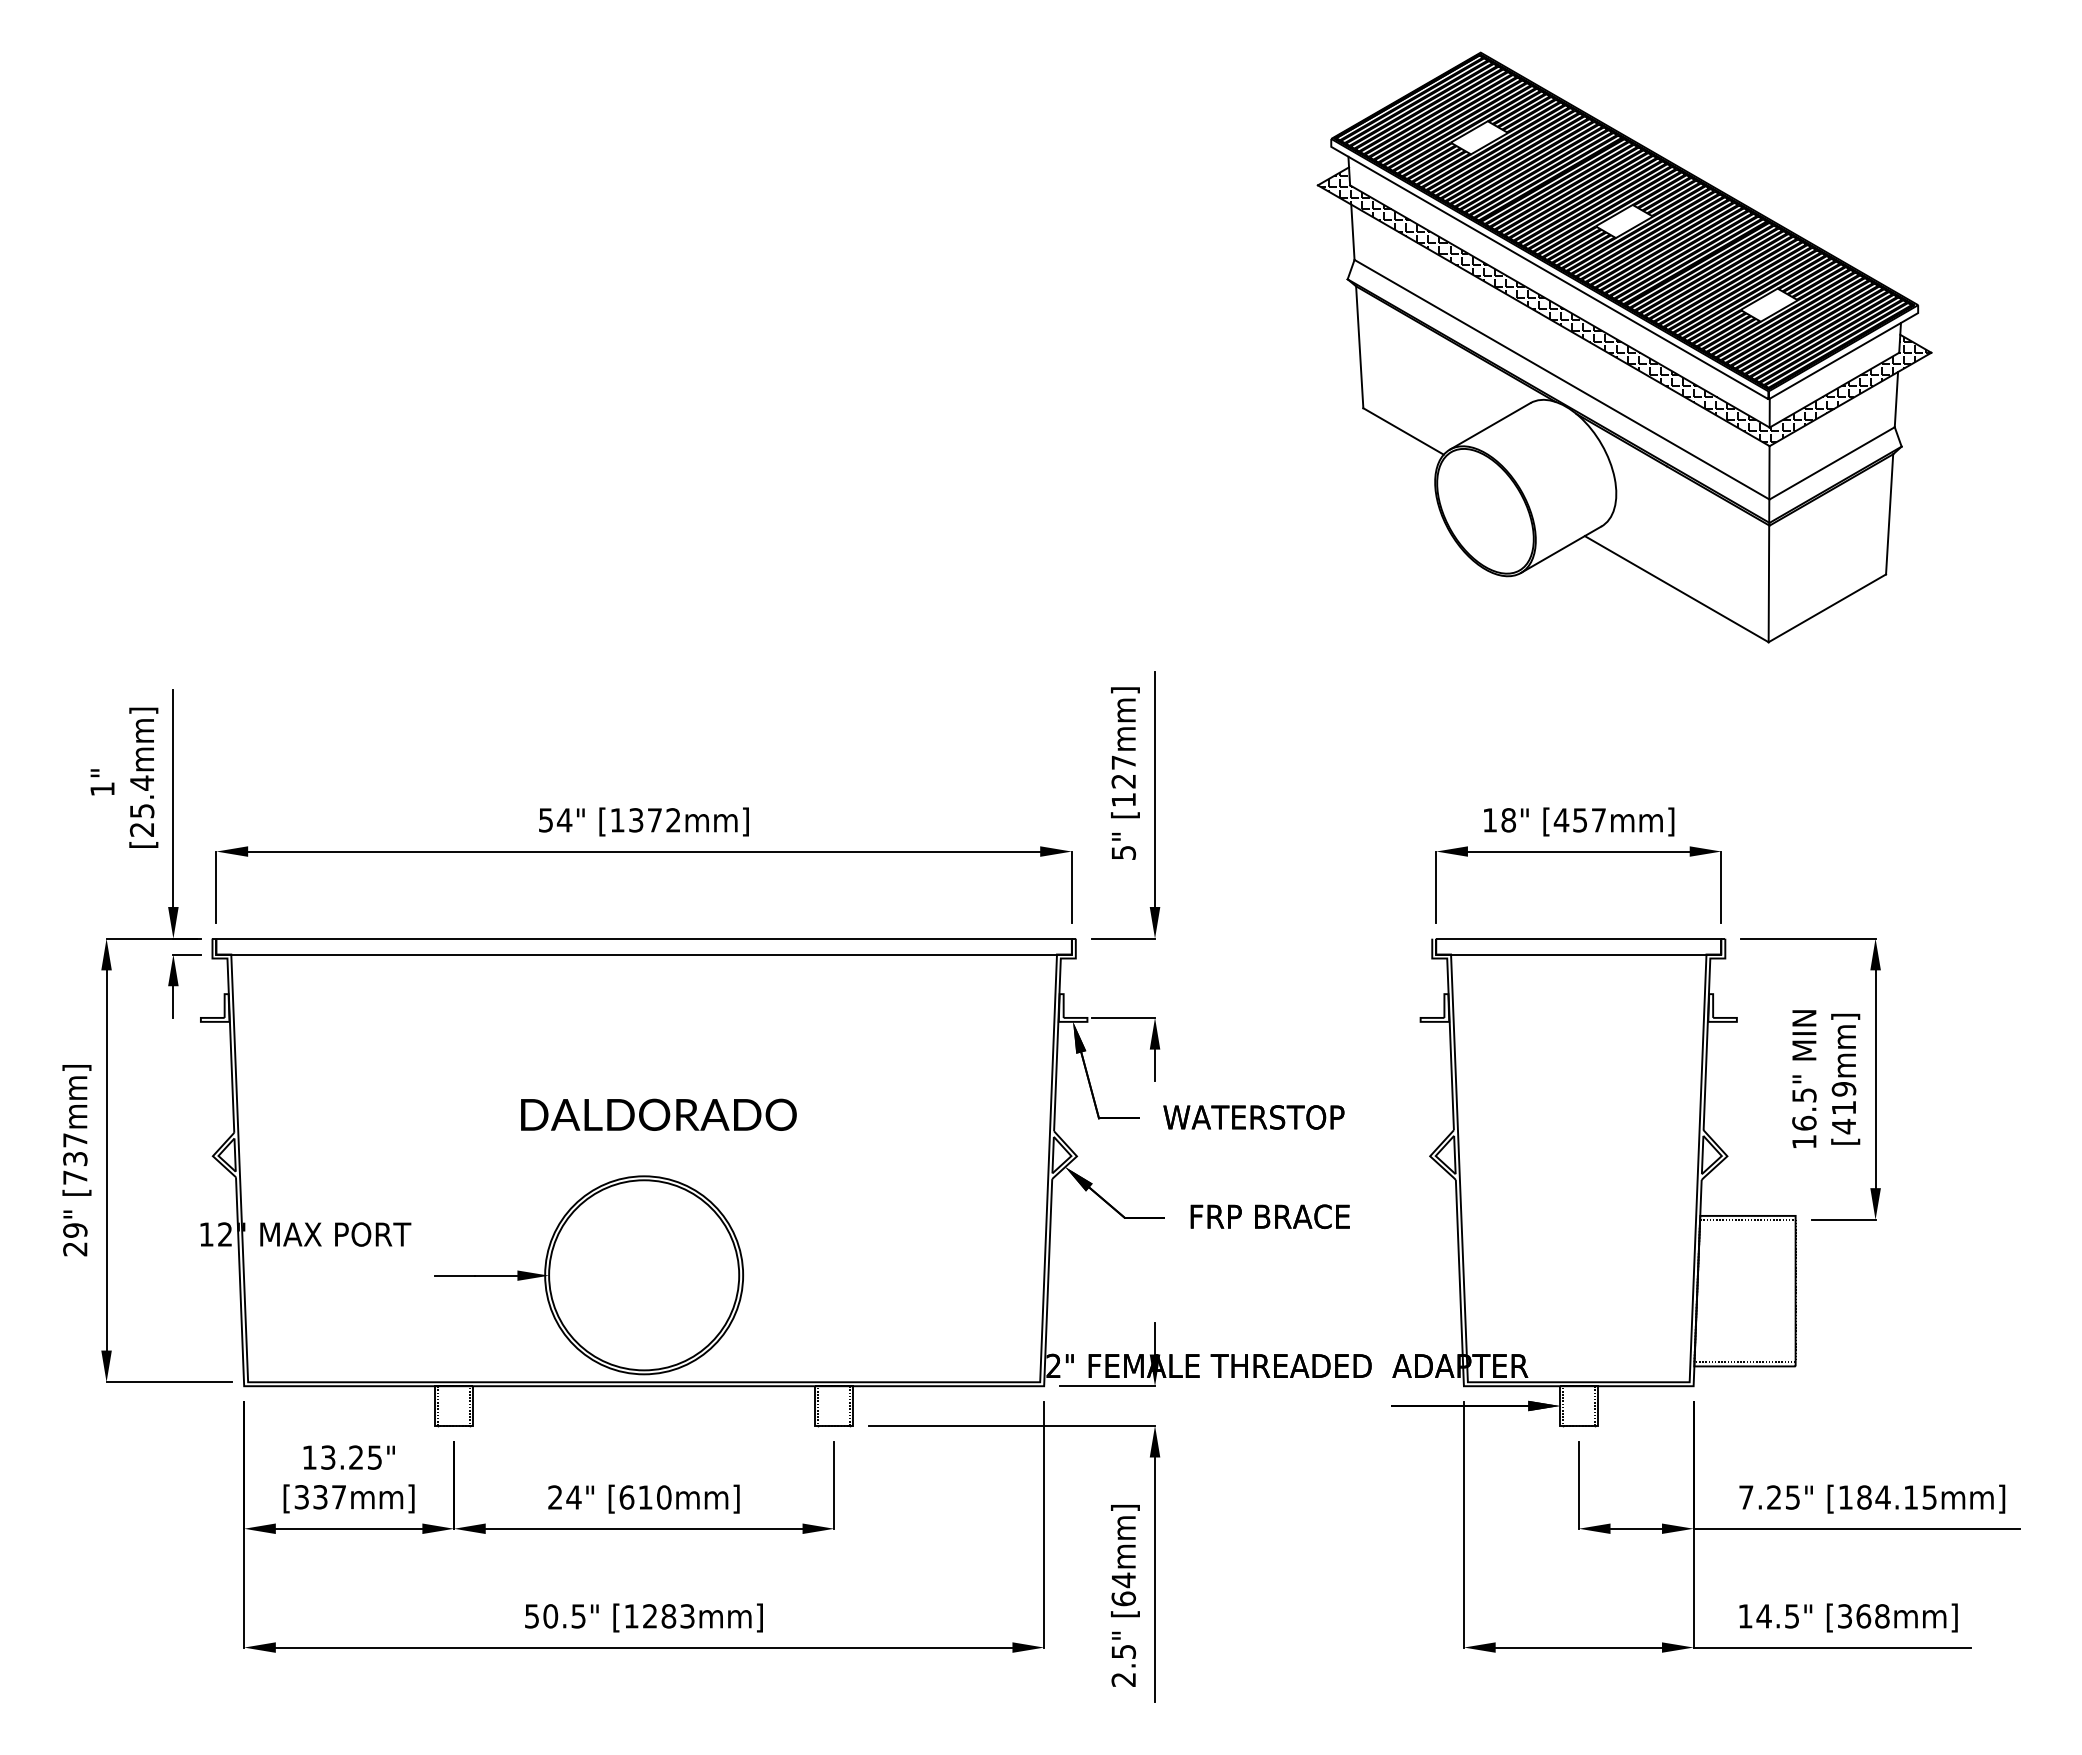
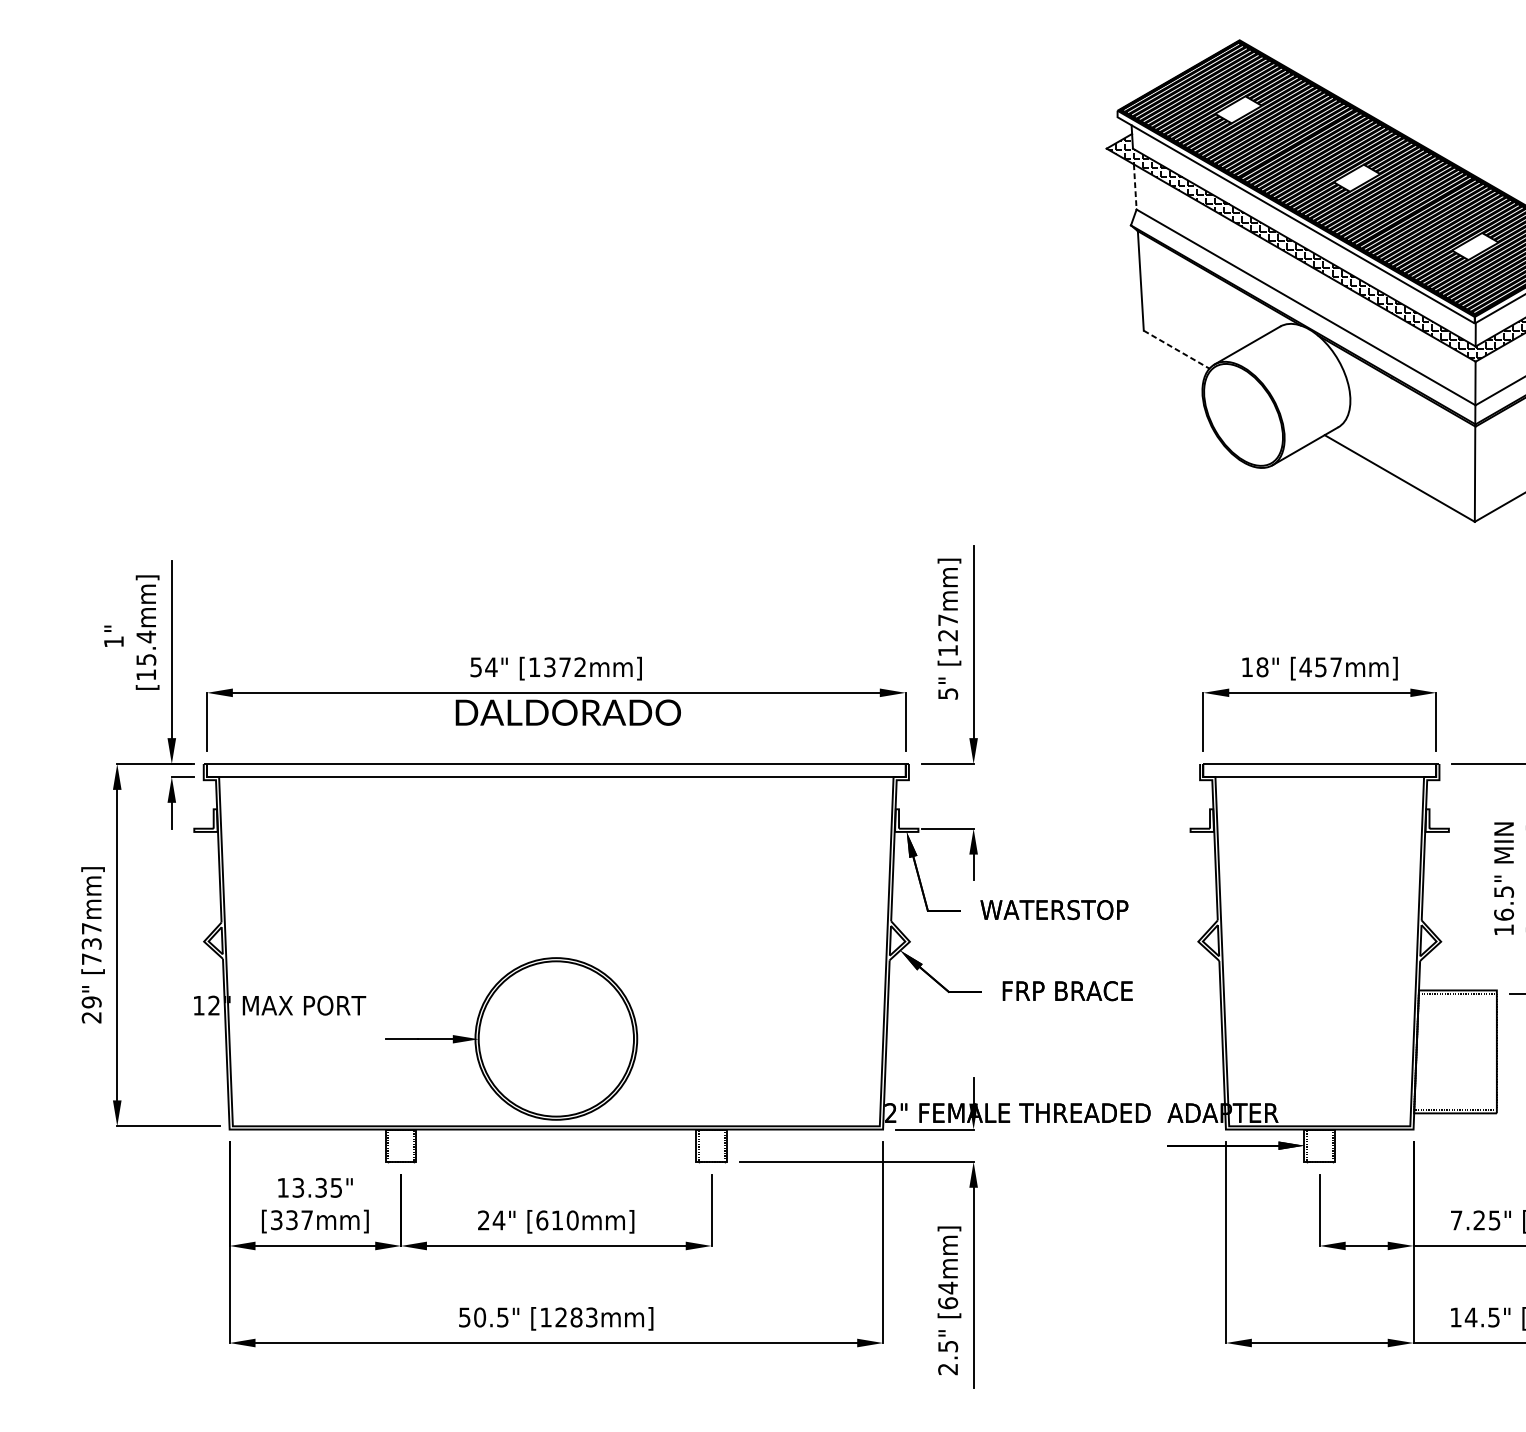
line: (1352, 232) -> (1134, 187), solid -> dashed
line: (1404, 431) -> (1177, 349), solid -> dashed
text: (141, 829) -> (145, 674), [25.4mm] -> [15.4mm]
text: (658, 1114) -> (568, 712), moved
text: (356, 1457) -> (321, 1187), 13.25" -> 13.35"

